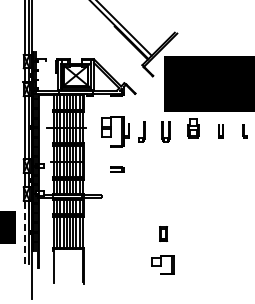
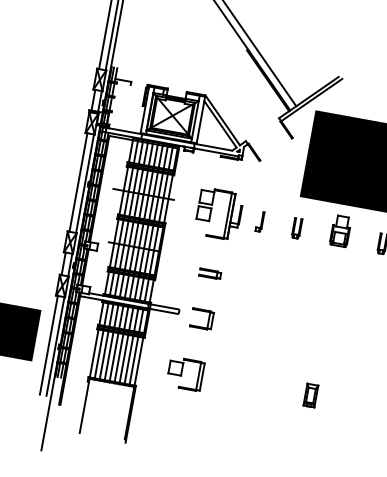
part: (142, 131) -> (260, 221), size x0.62
part: (165, 131) -> (296, 228), size x0.62
part: (117, 198) -> (202, 318), added
line: (24, 232) -> (48, 345), dashed -> solid
part: (163, 233) -> (310, 394), moved
part: (162, 264) -> (184, 373), moved

